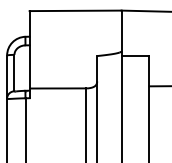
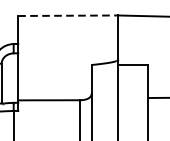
line: (75, 10) -> (68, 15), solid -> dashed

